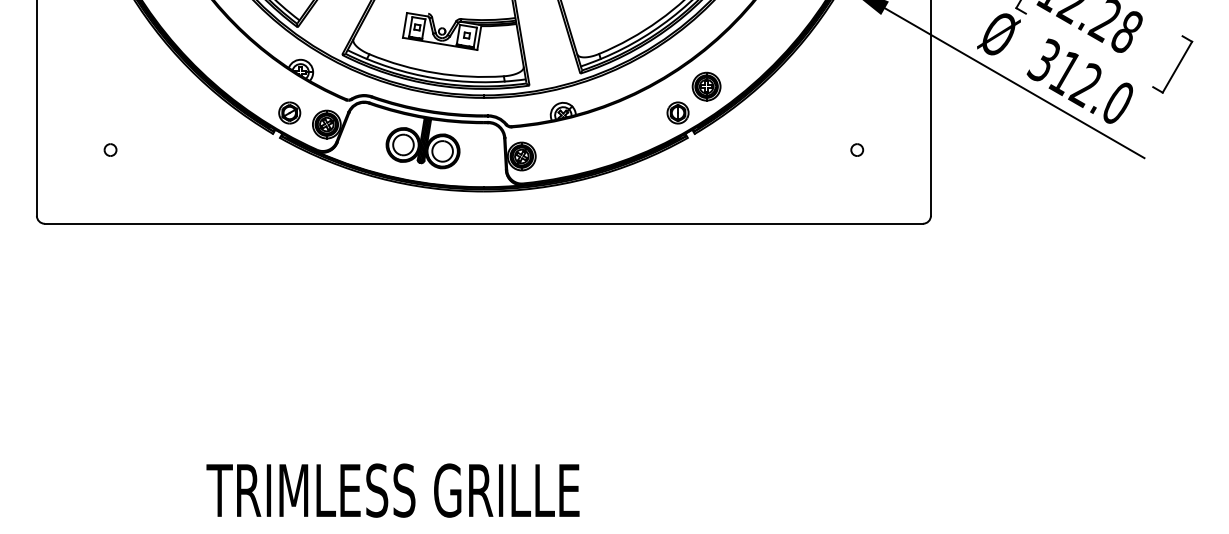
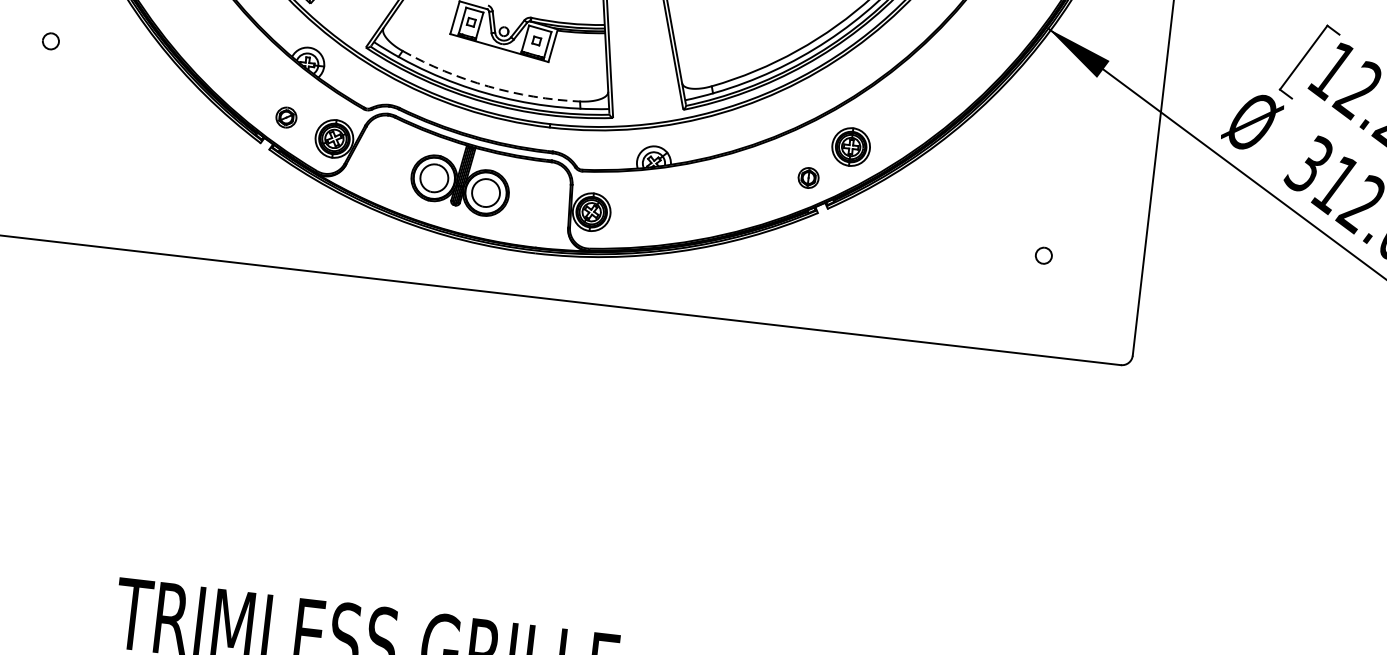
arc: (435, 73) -> (488, 87), solid -> dashed
part: (289, 112) -> (286, 116), size x0.7
part: (677, 112) -> (807, 177), size x0.7
part: (110, 149) -> (50, 40), moved

